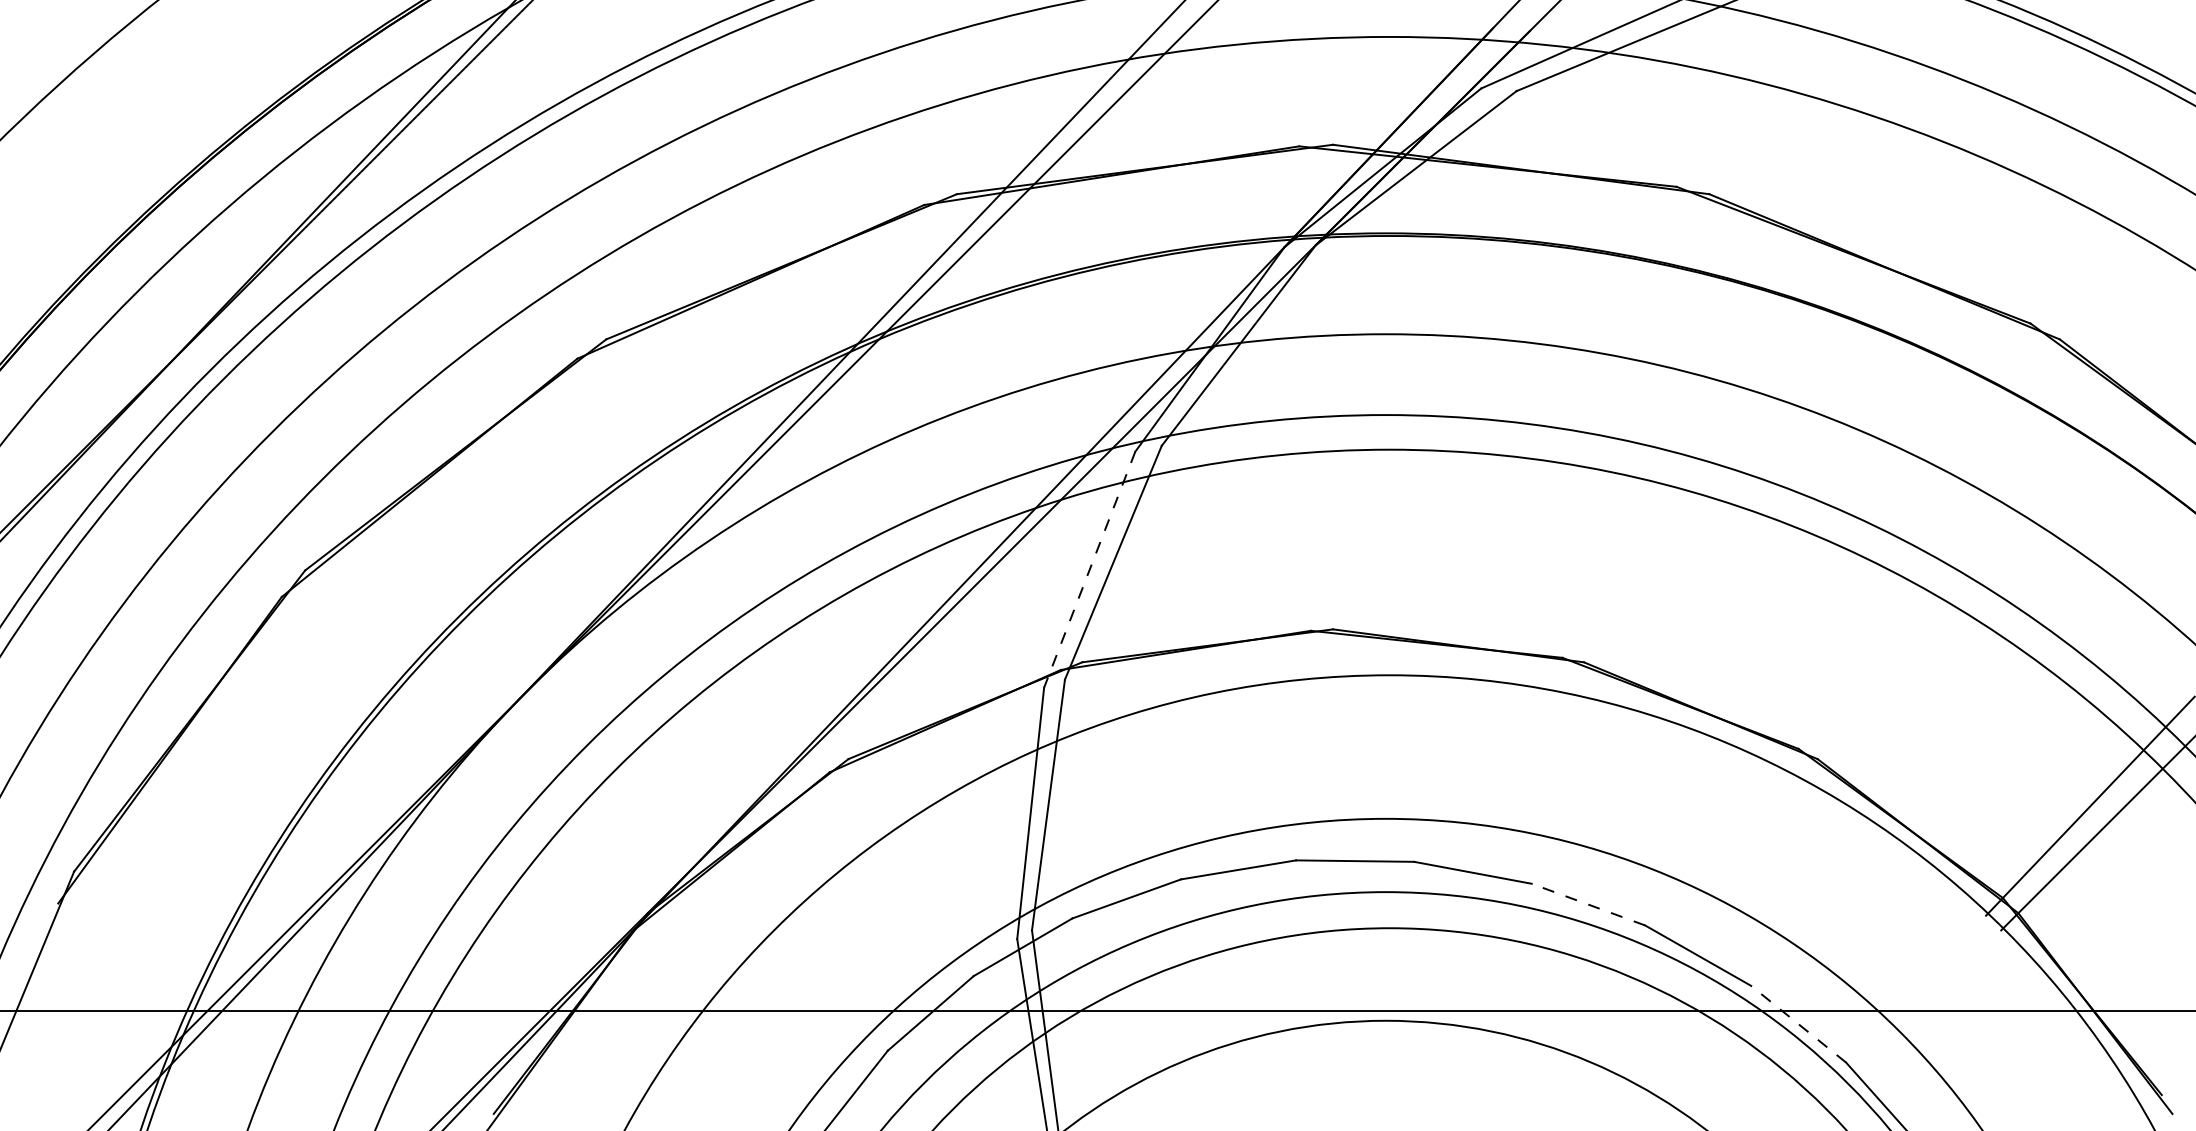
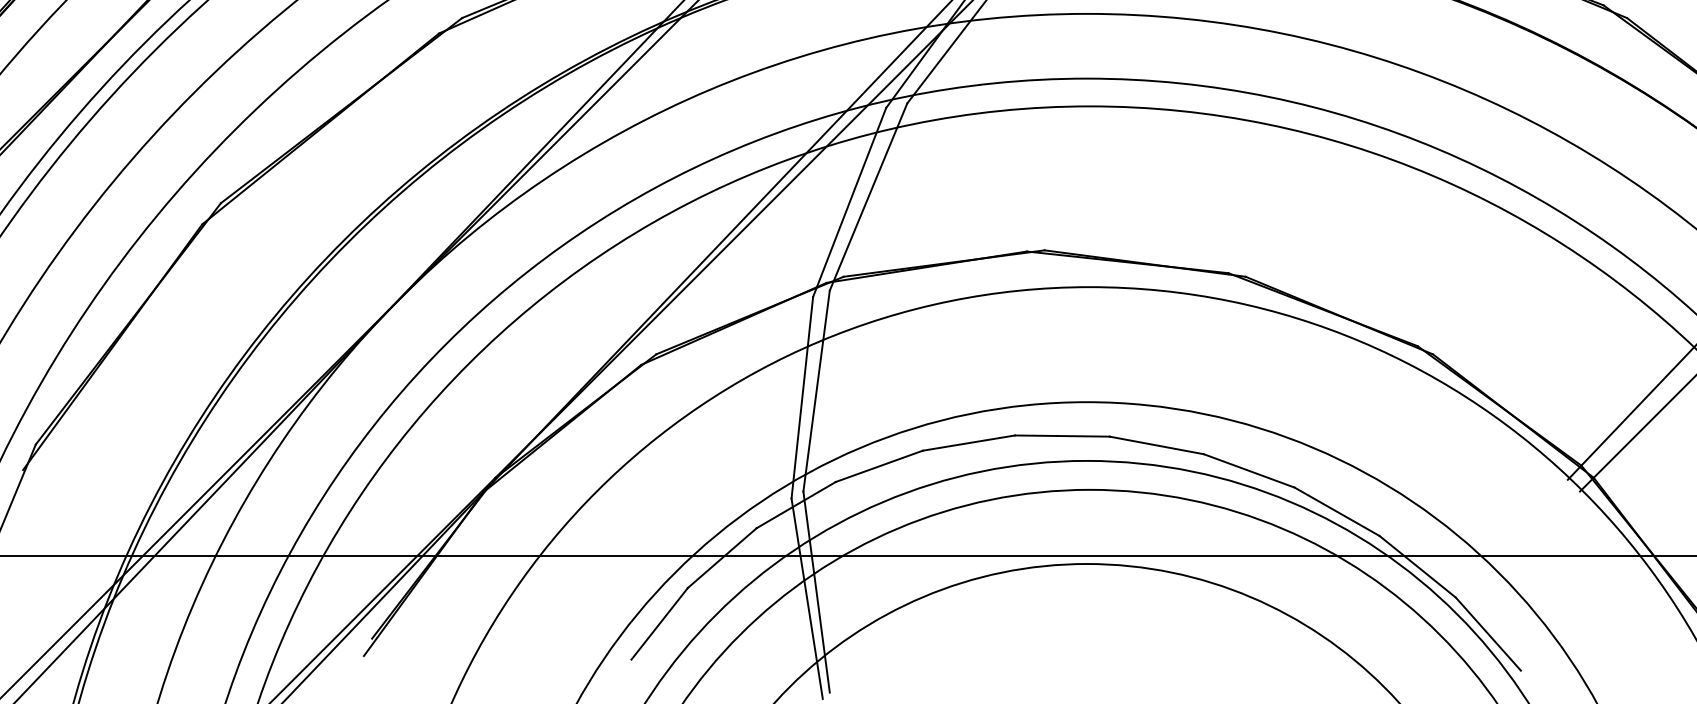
line: (1089, 569) -> (849, 202), dashed -> solid
line: (1587, 904) -> (1248, 470), dashed -> solid
line: (1798, 1023) -> (1417, 566), dashed -> solid

